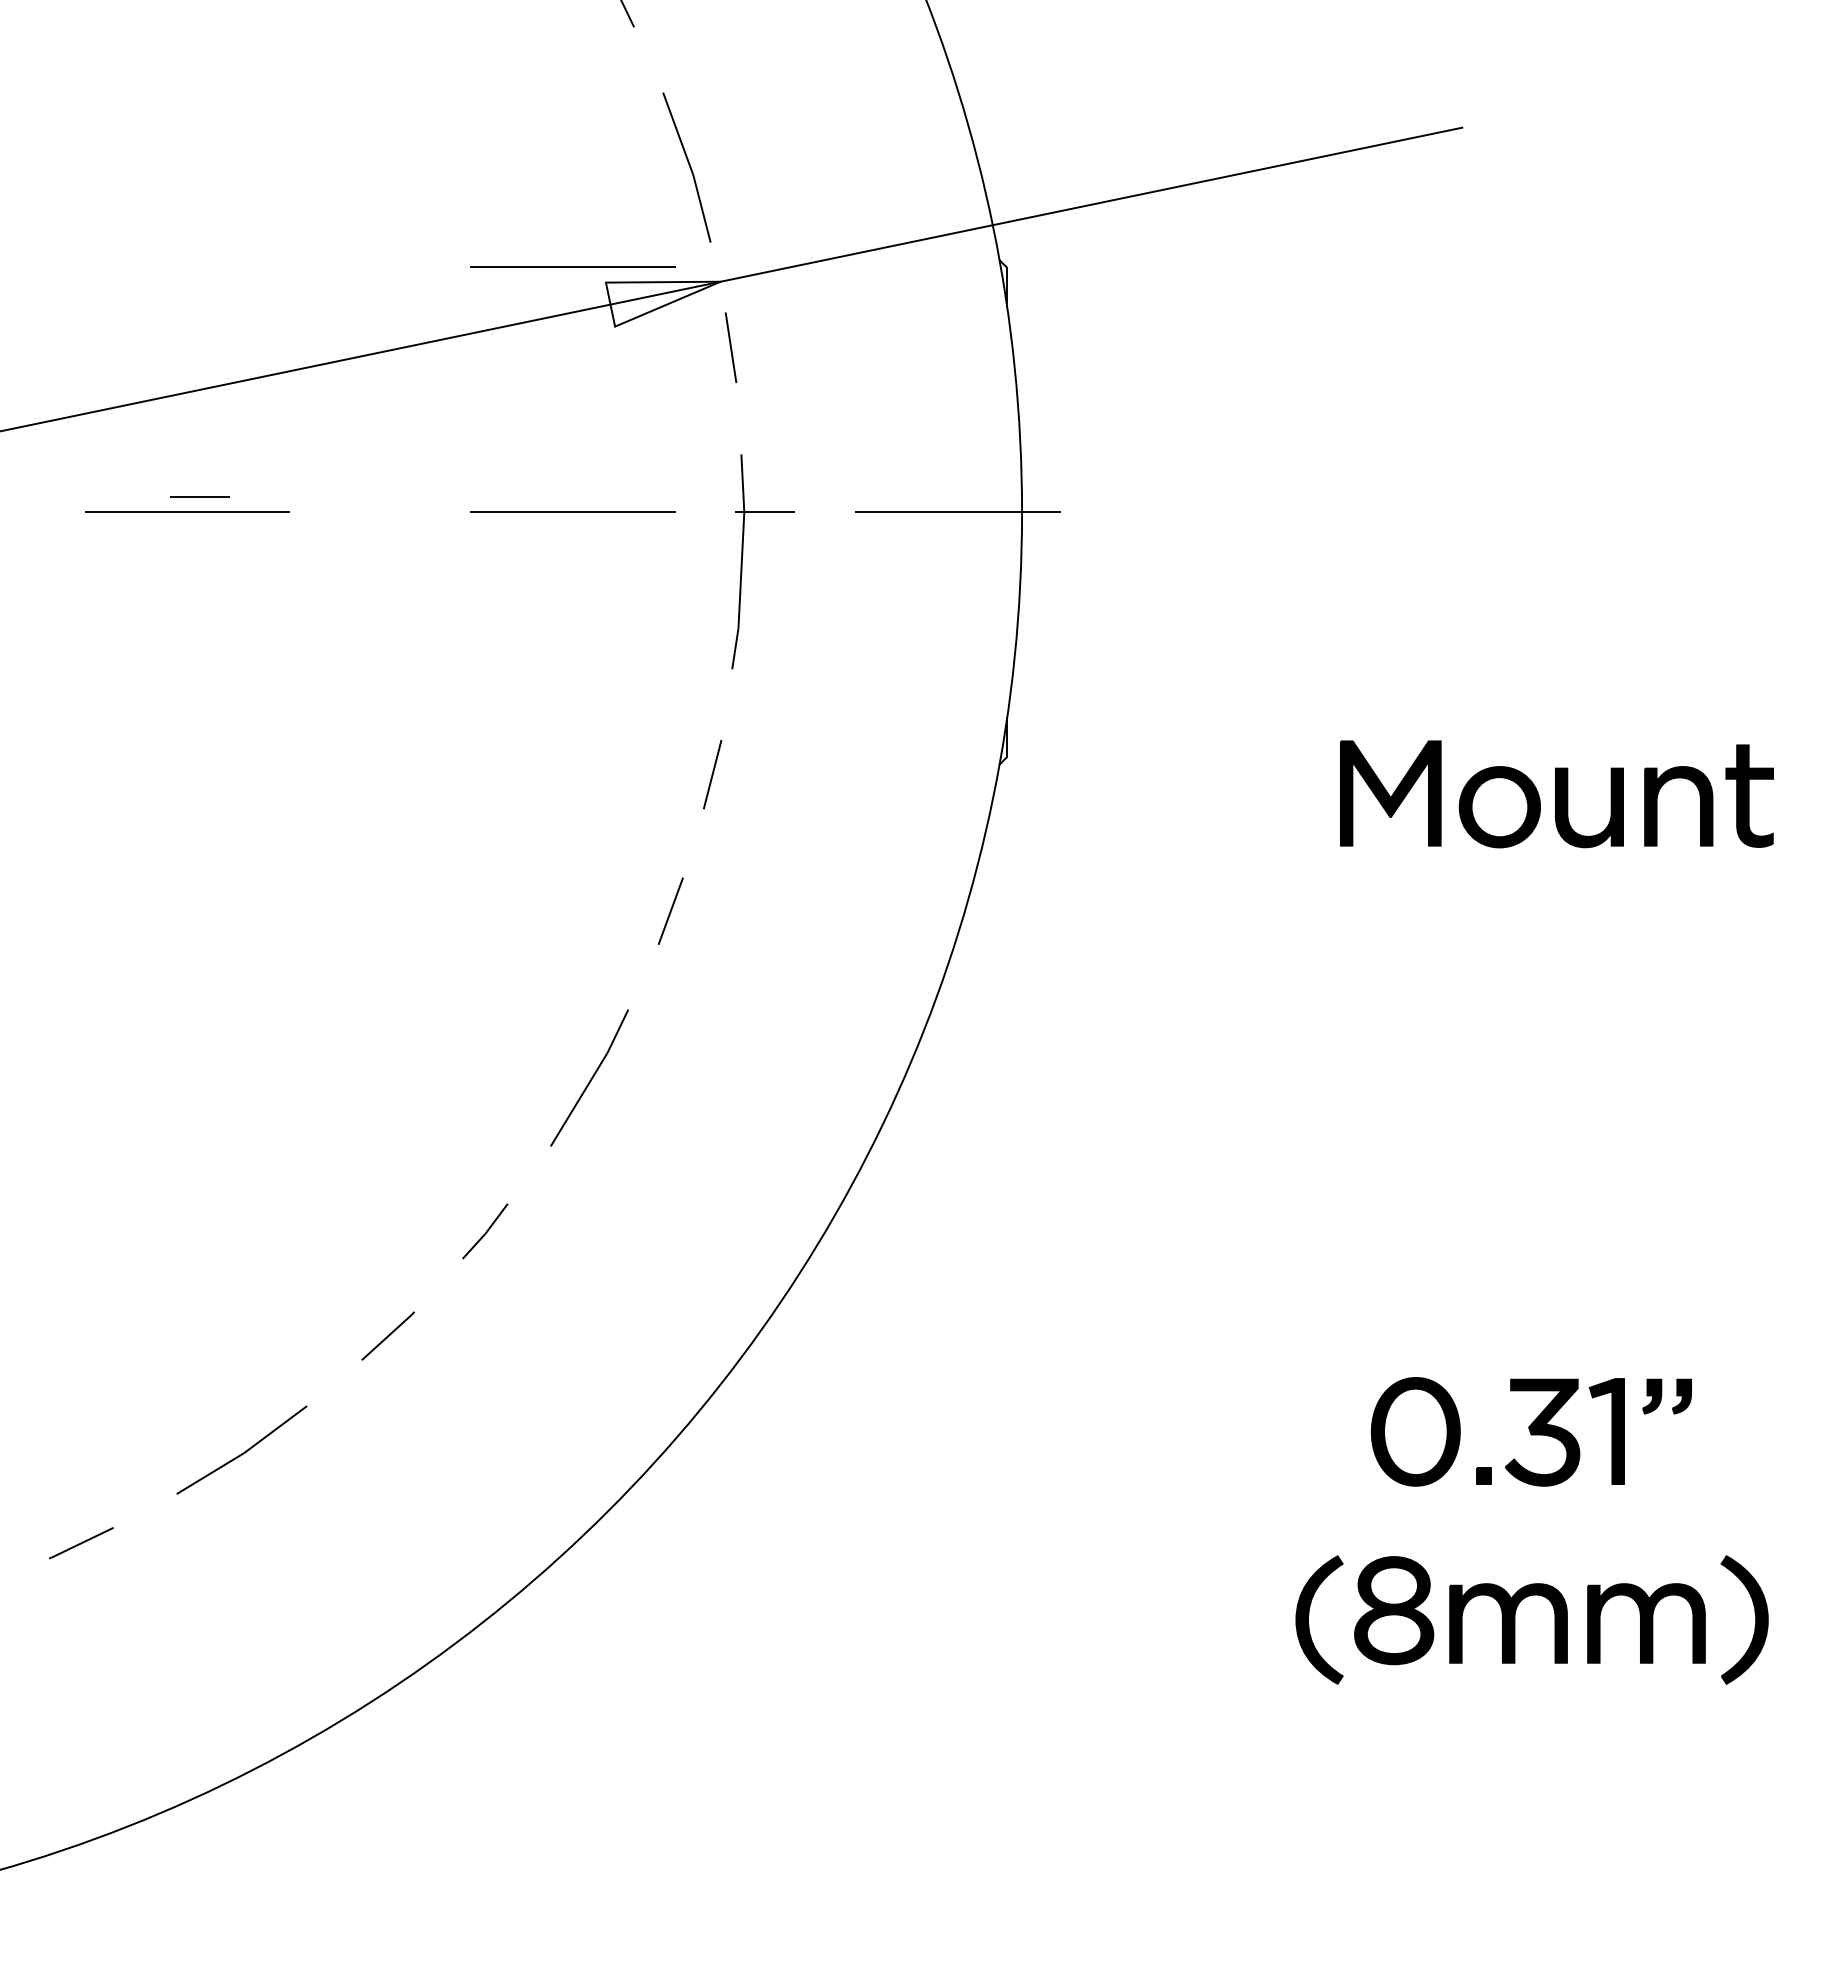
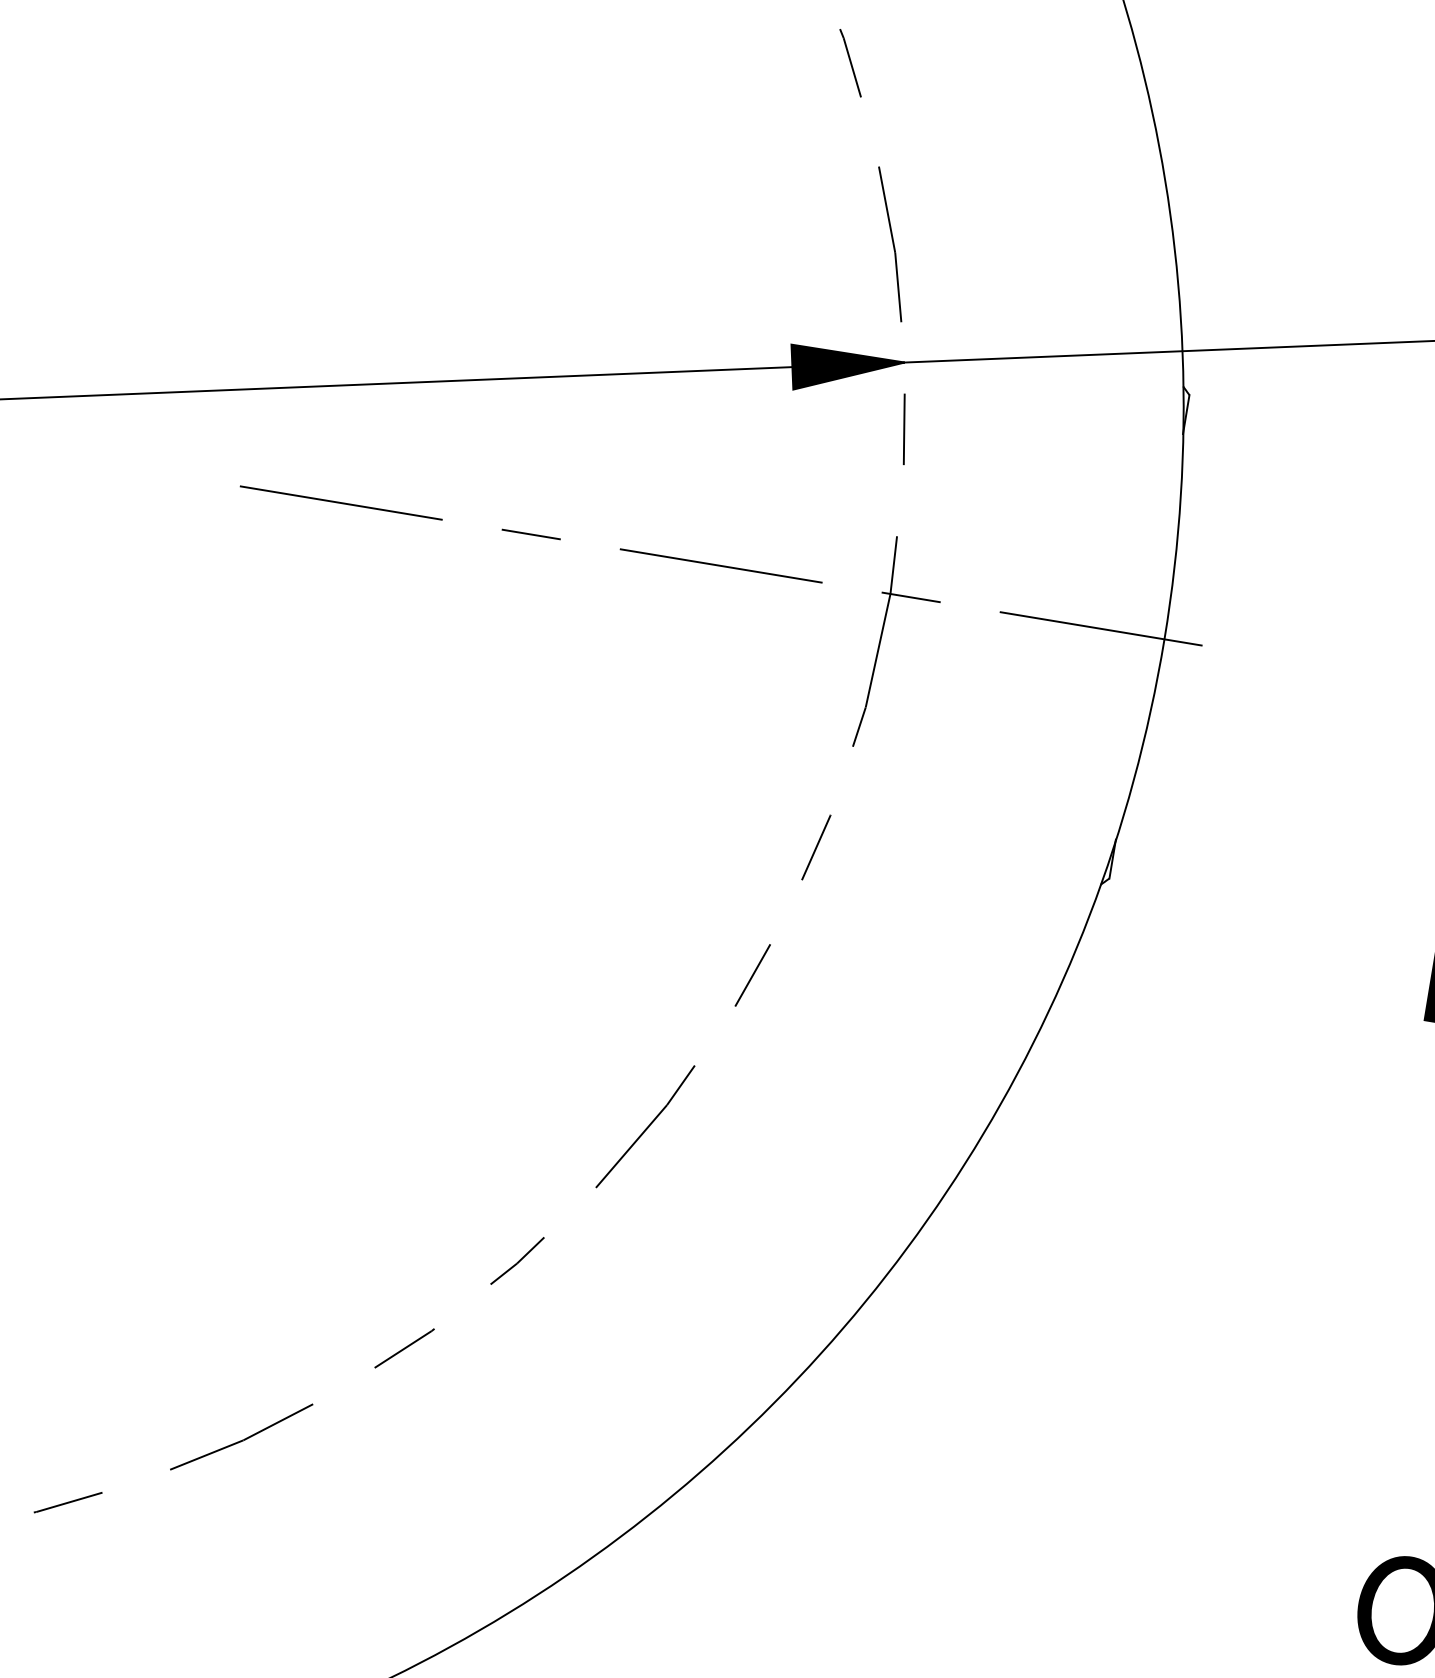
line: (572, 266) -> (761, 323), removed
fill: (662, 303) -> (843, 374), added
line: (199, 496) -> (530, 533), moved

